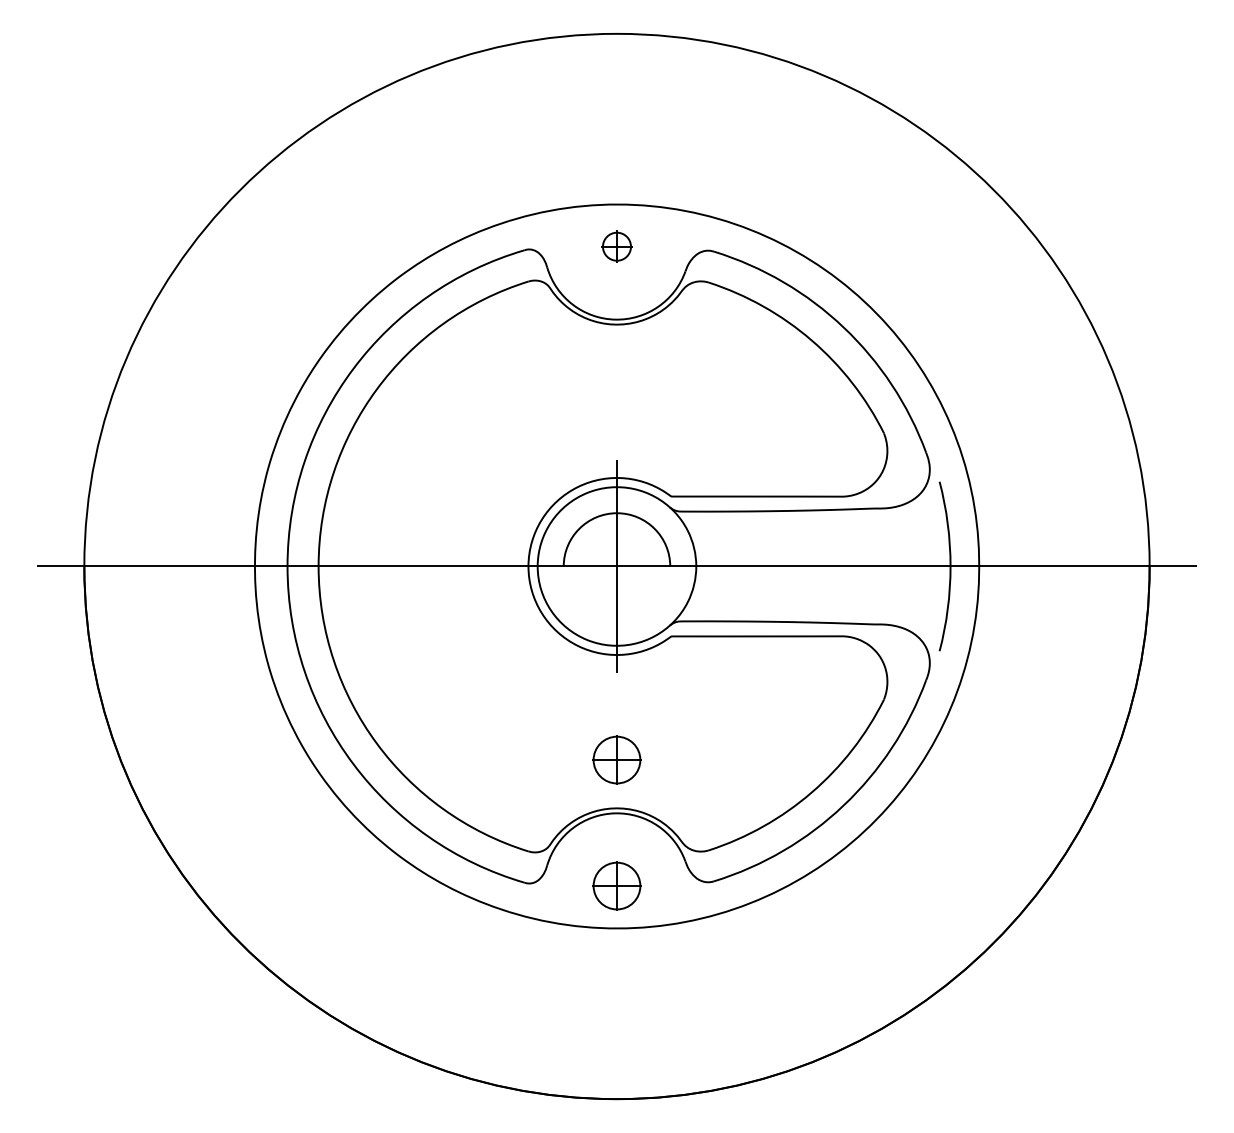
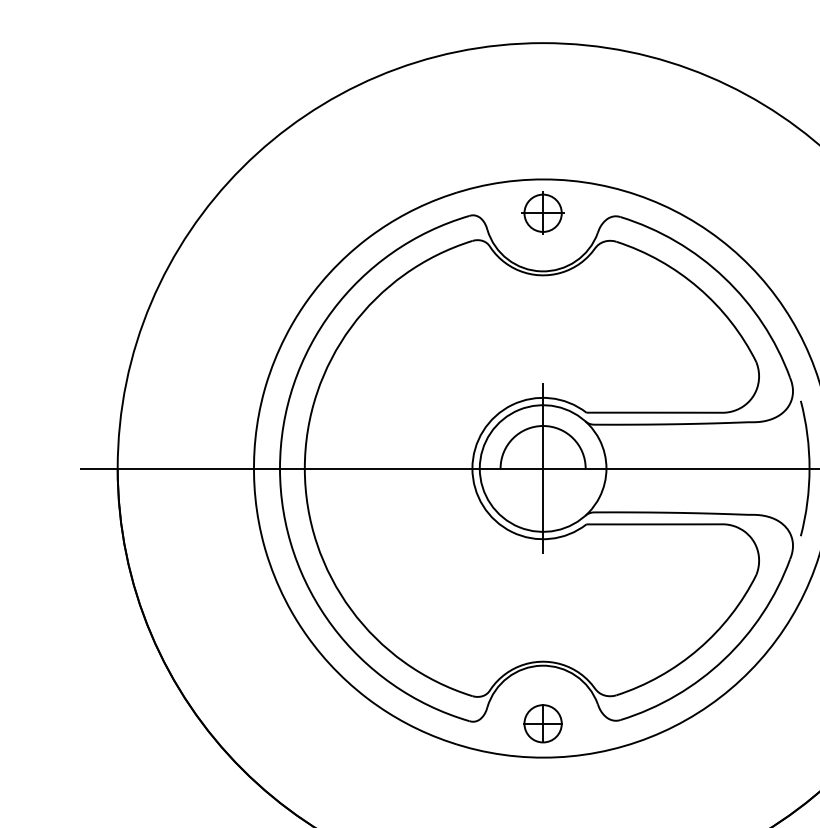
part: (616, 246) -> (542, 212), size x1.67
part: (616, 759) -> (542, 622), removed

